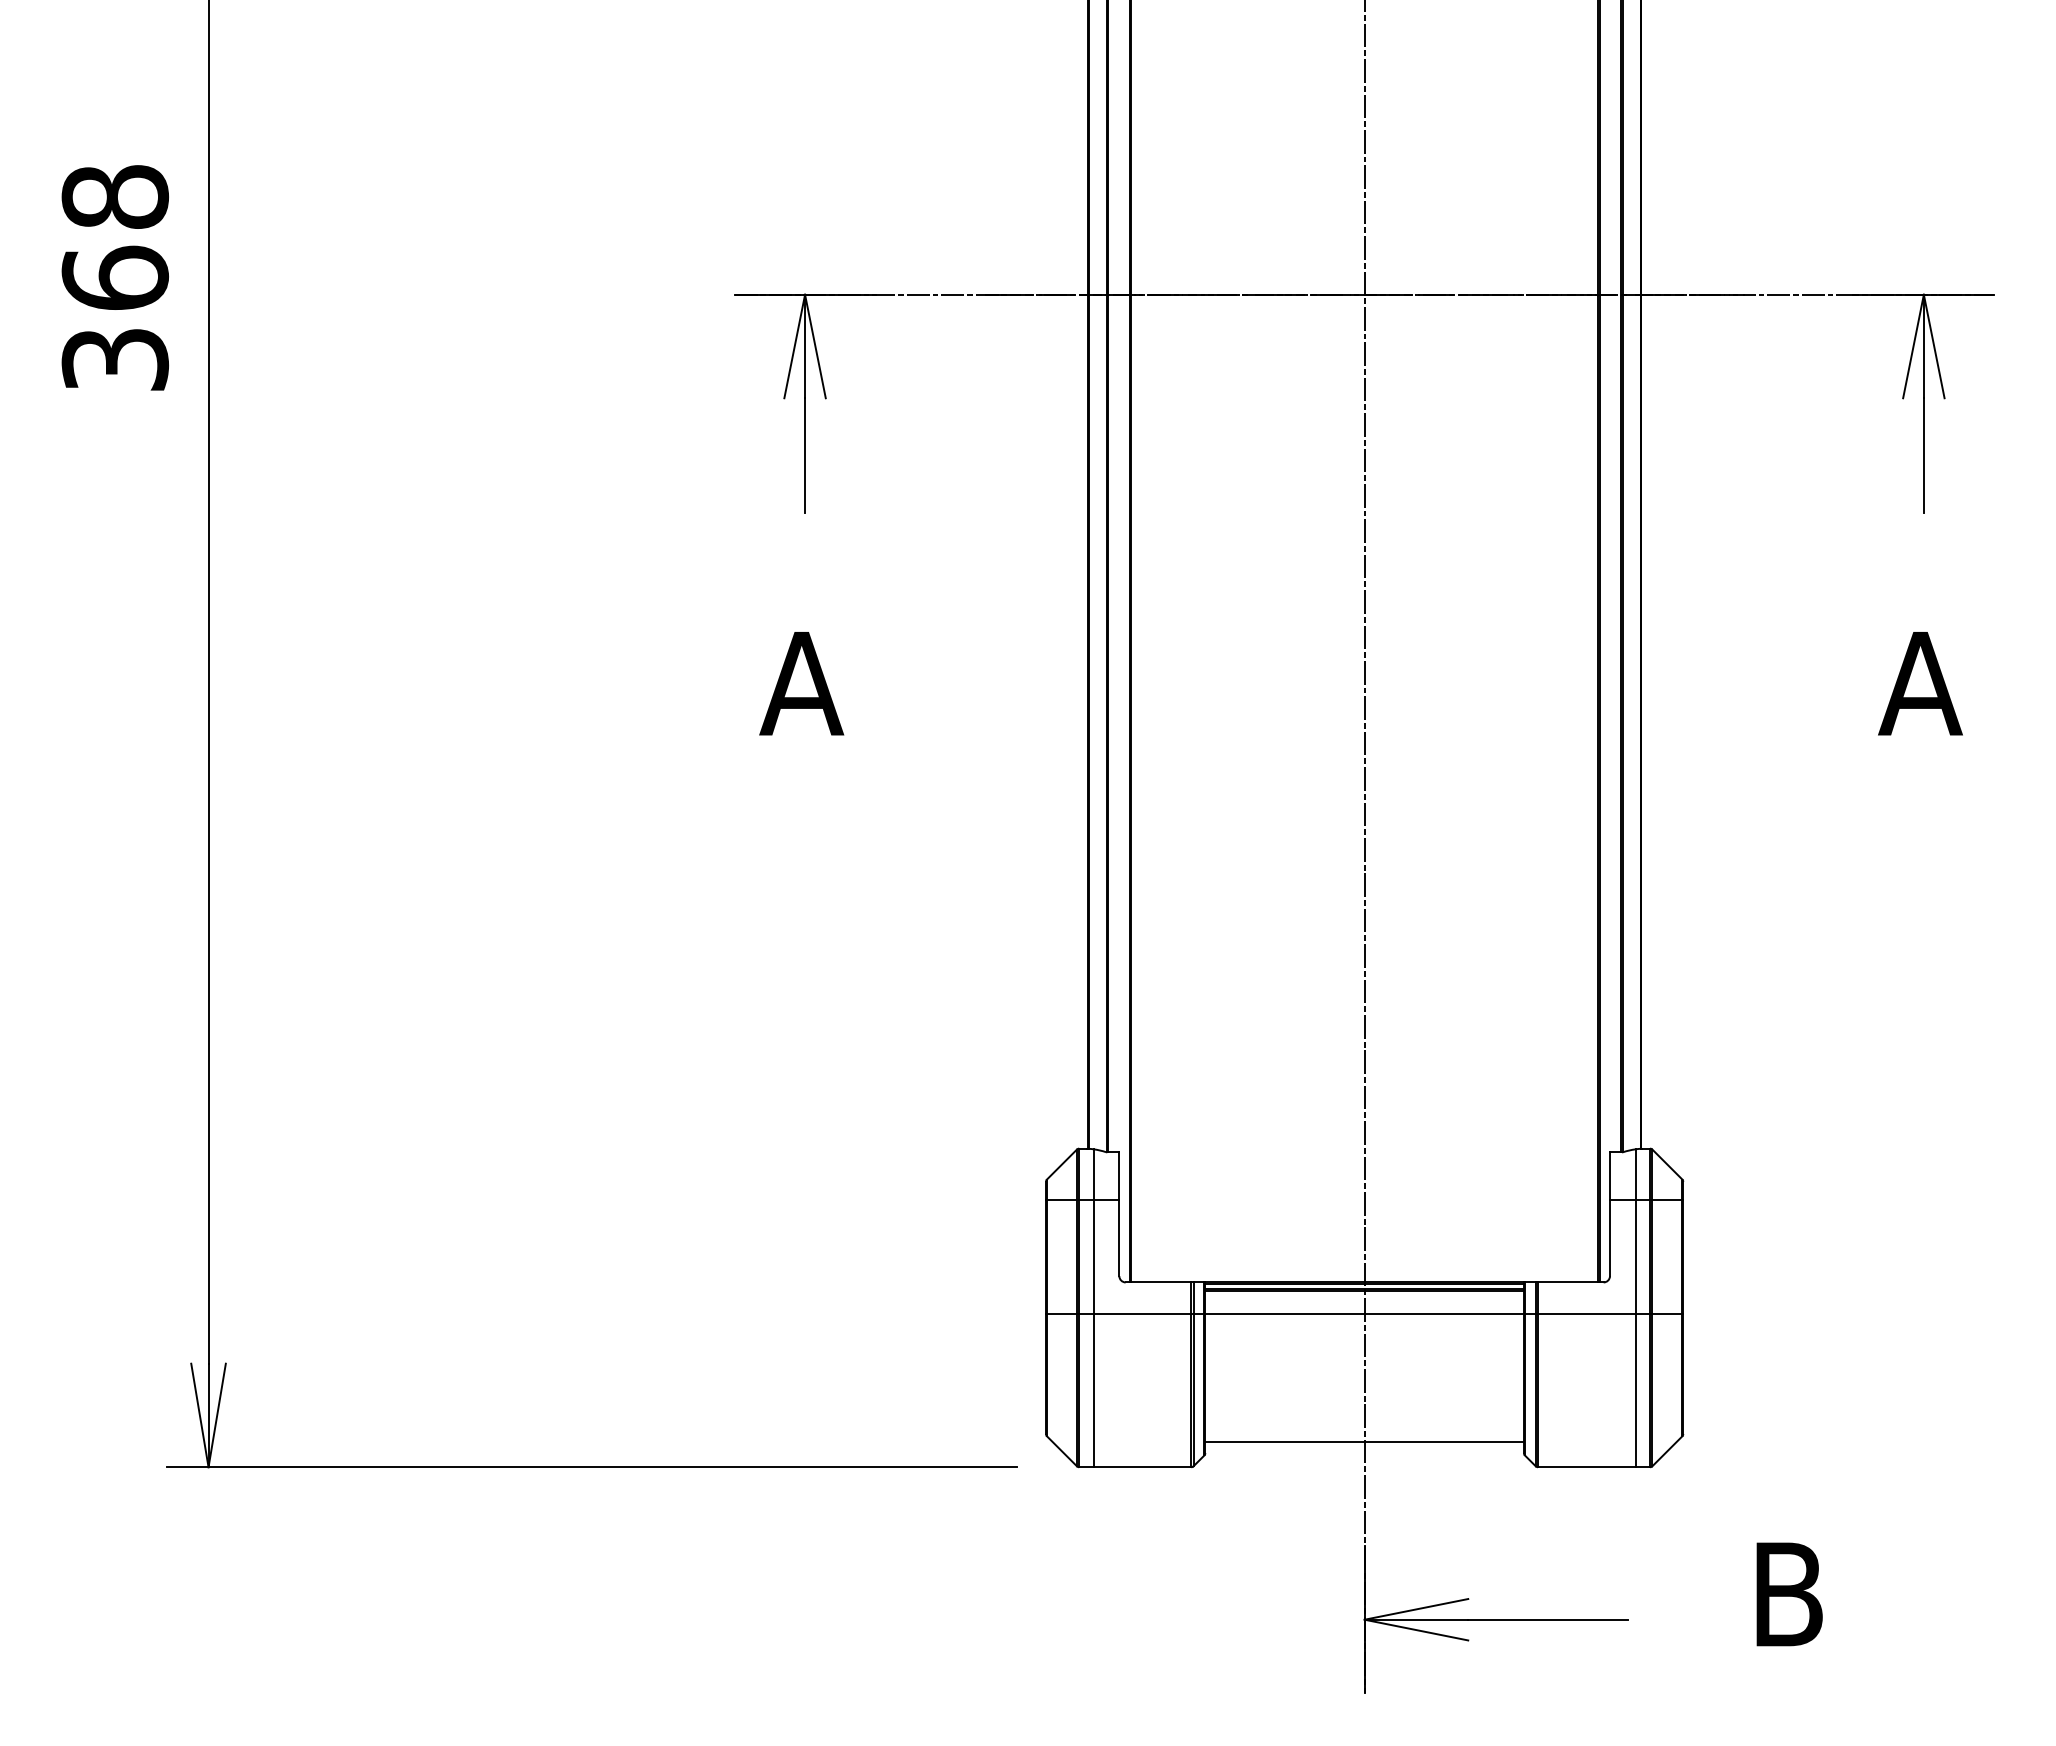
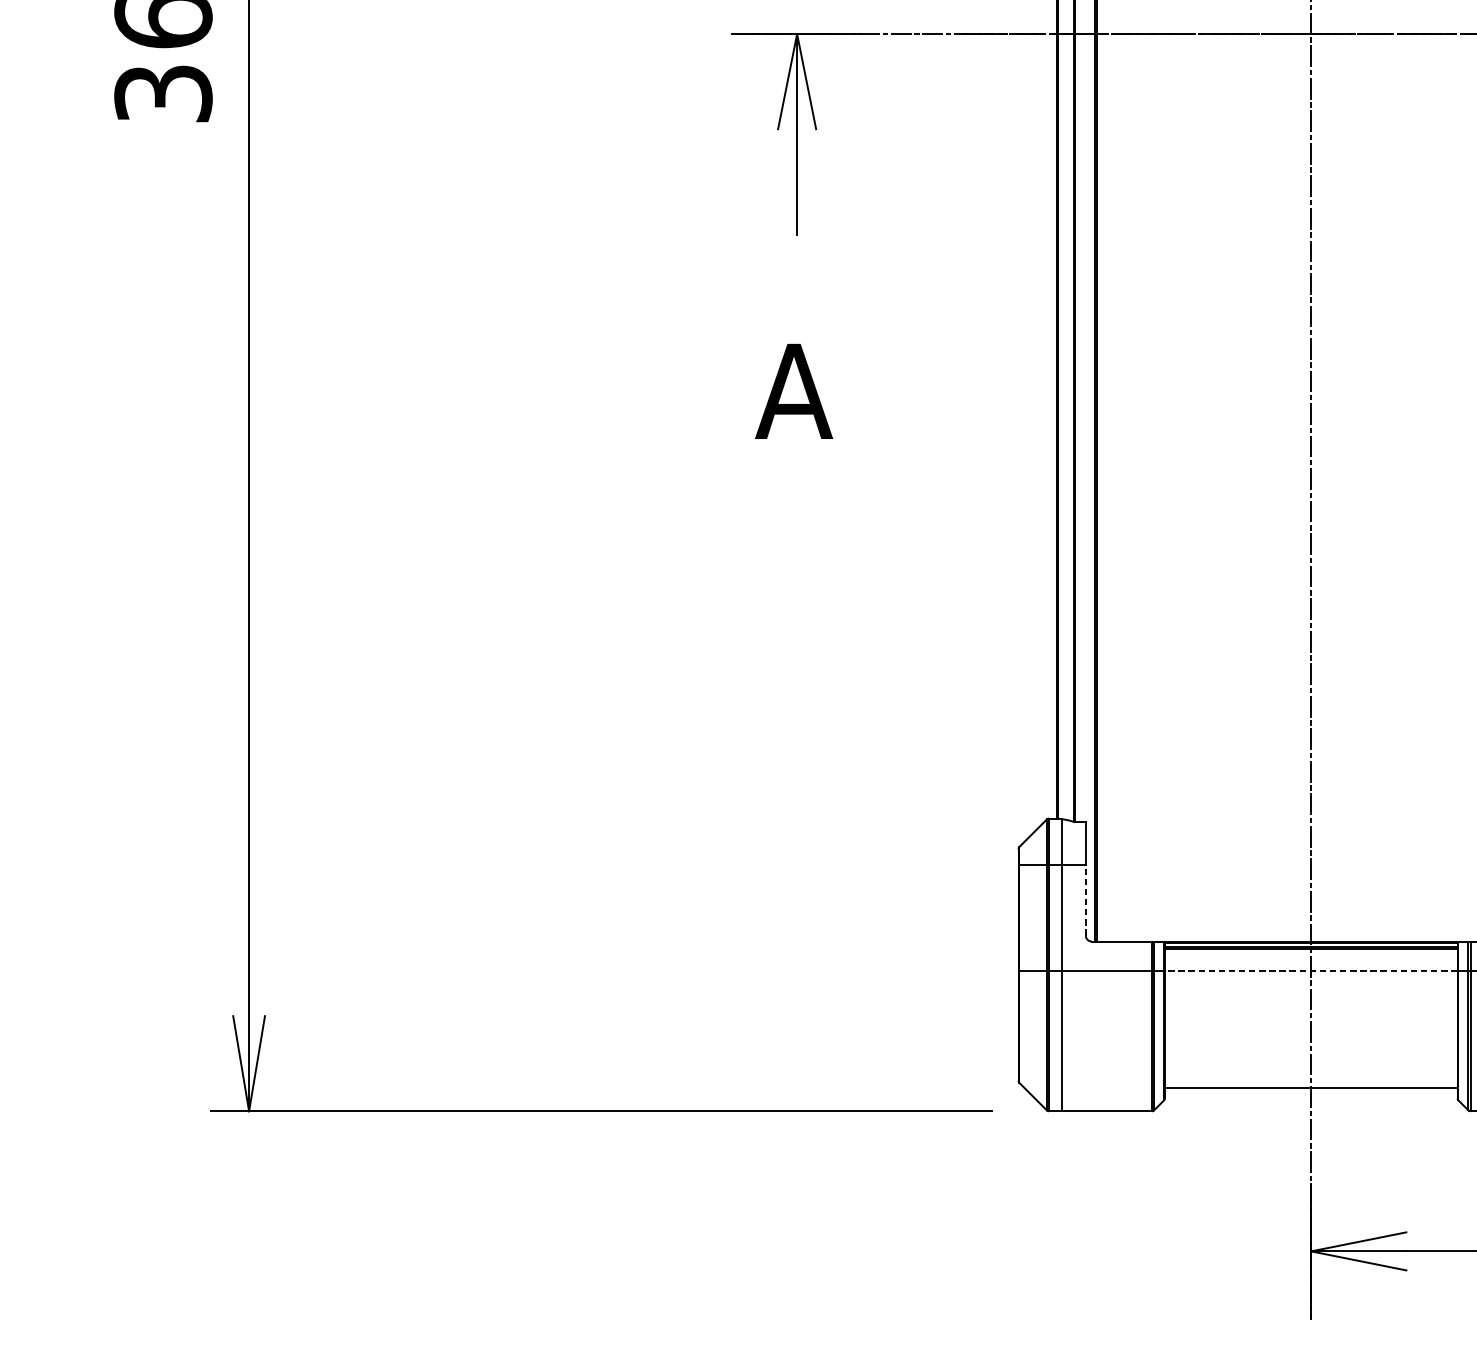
line: (1119, 1237) -> (1085, 900), solid -> dashed
line: (1364, 1314) -> (1311, 970), solid -> dashed

